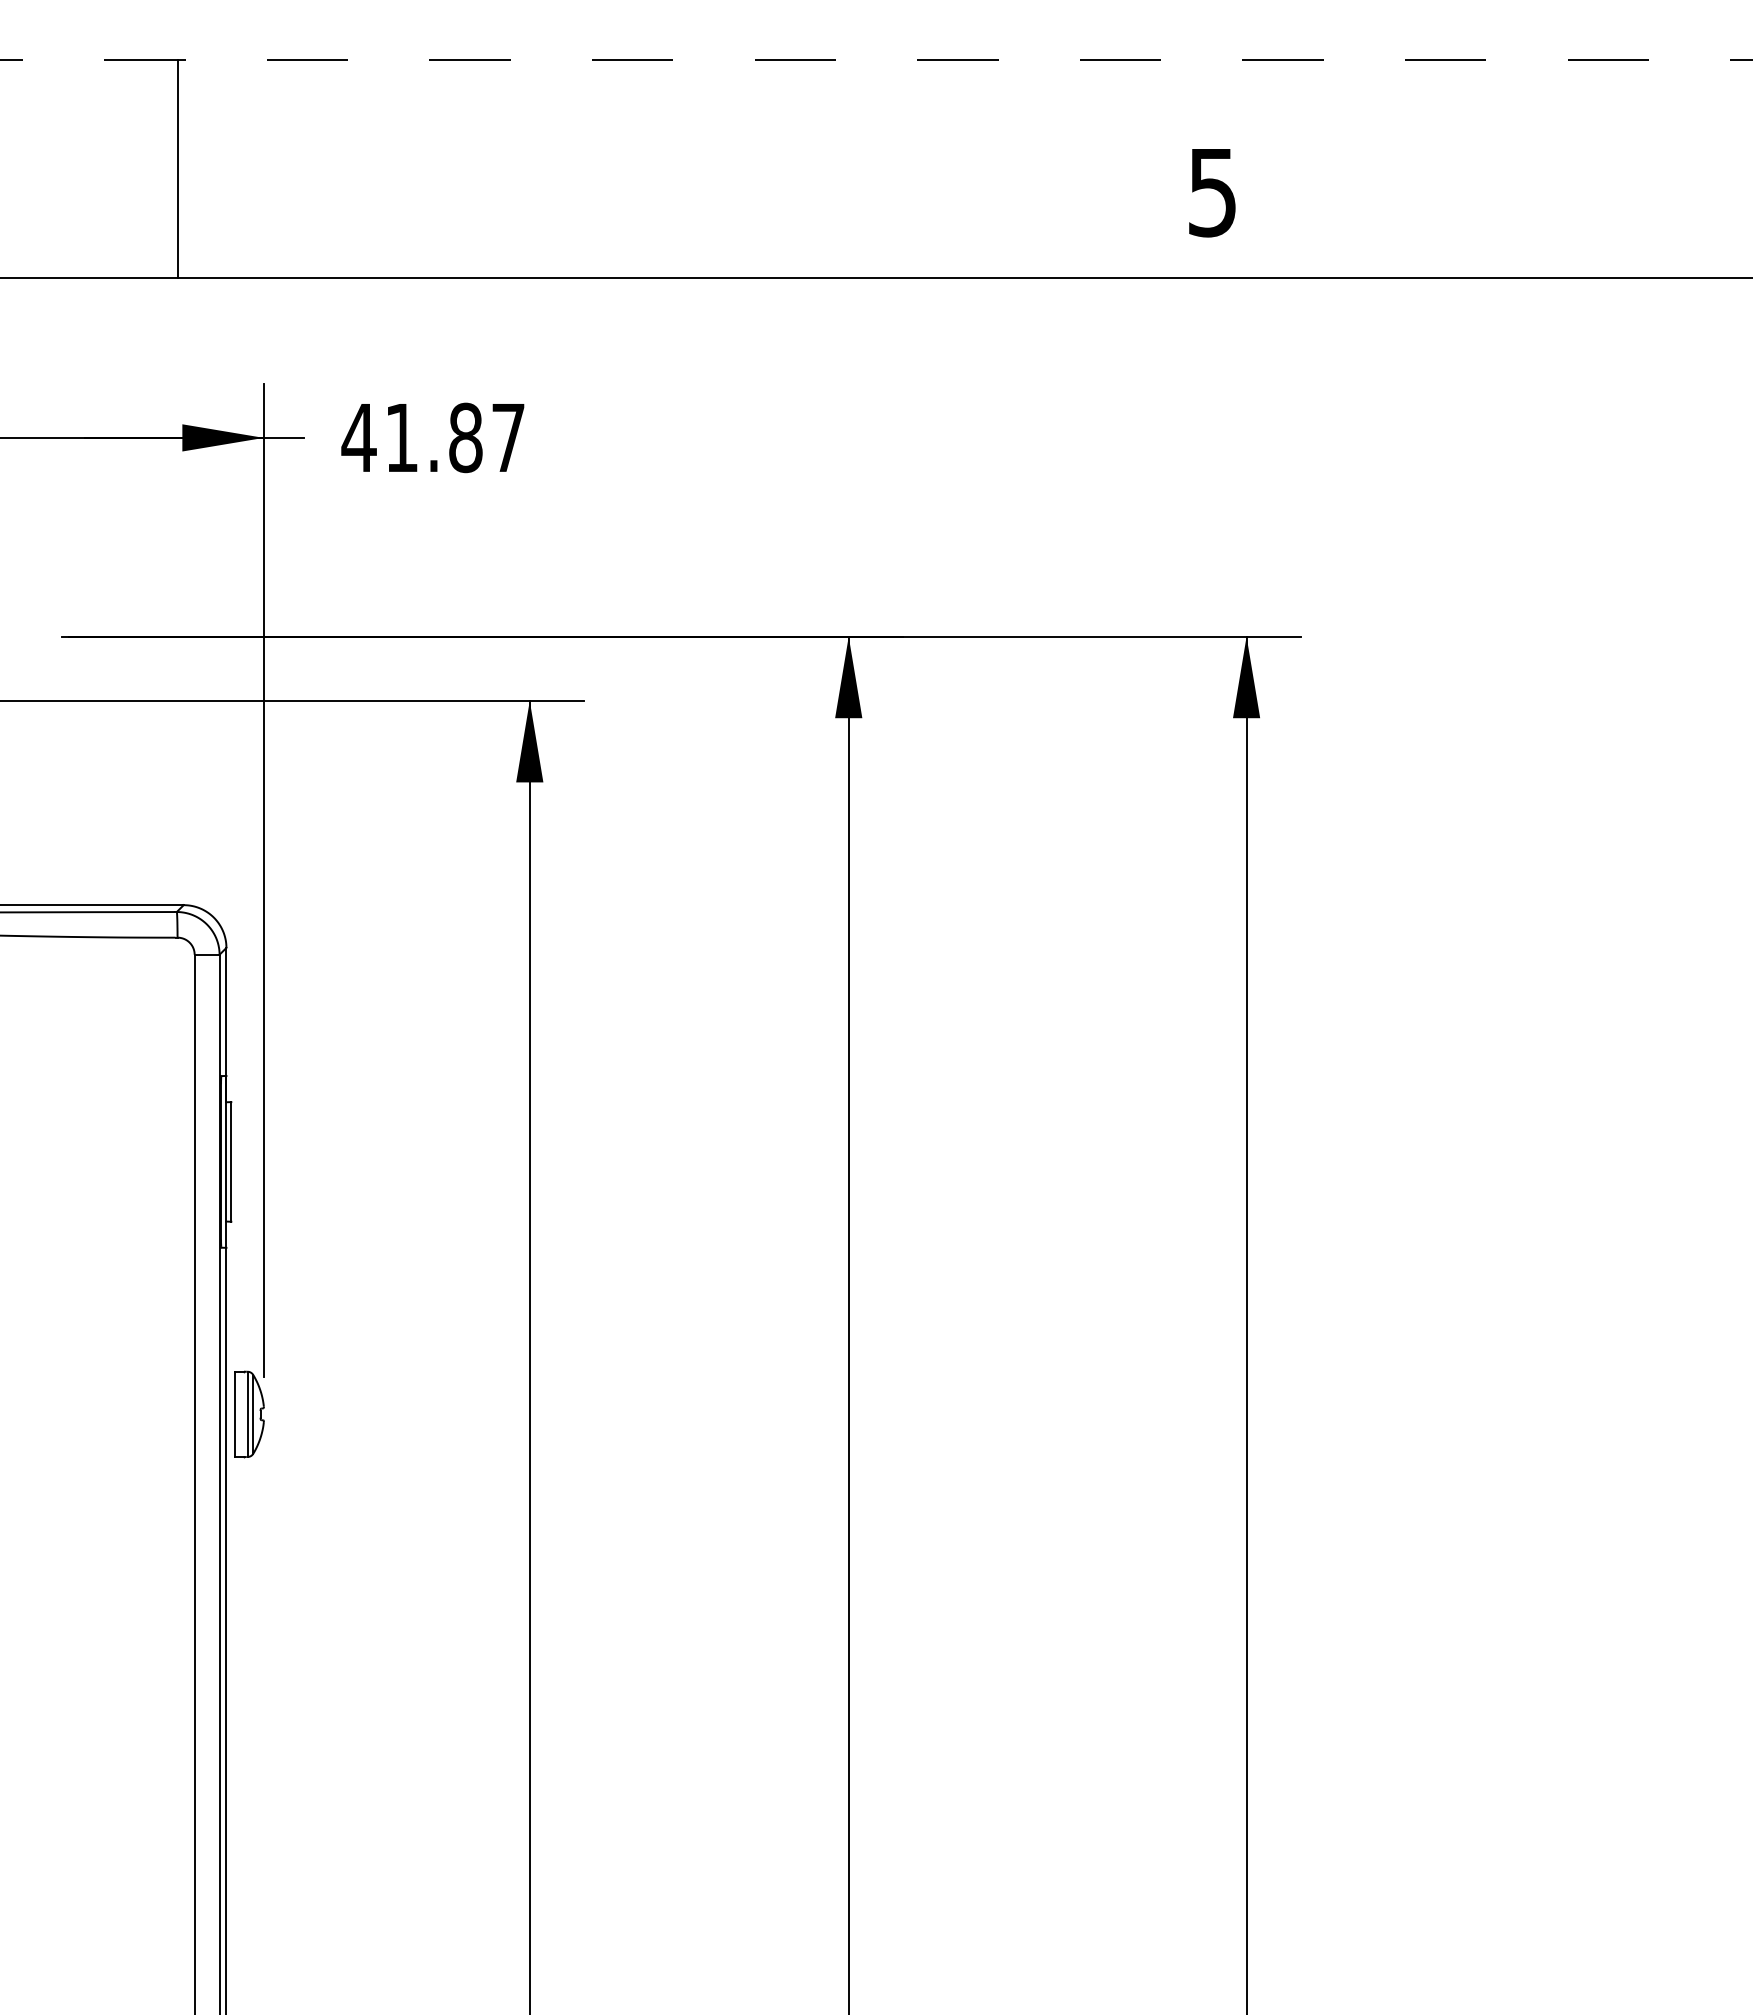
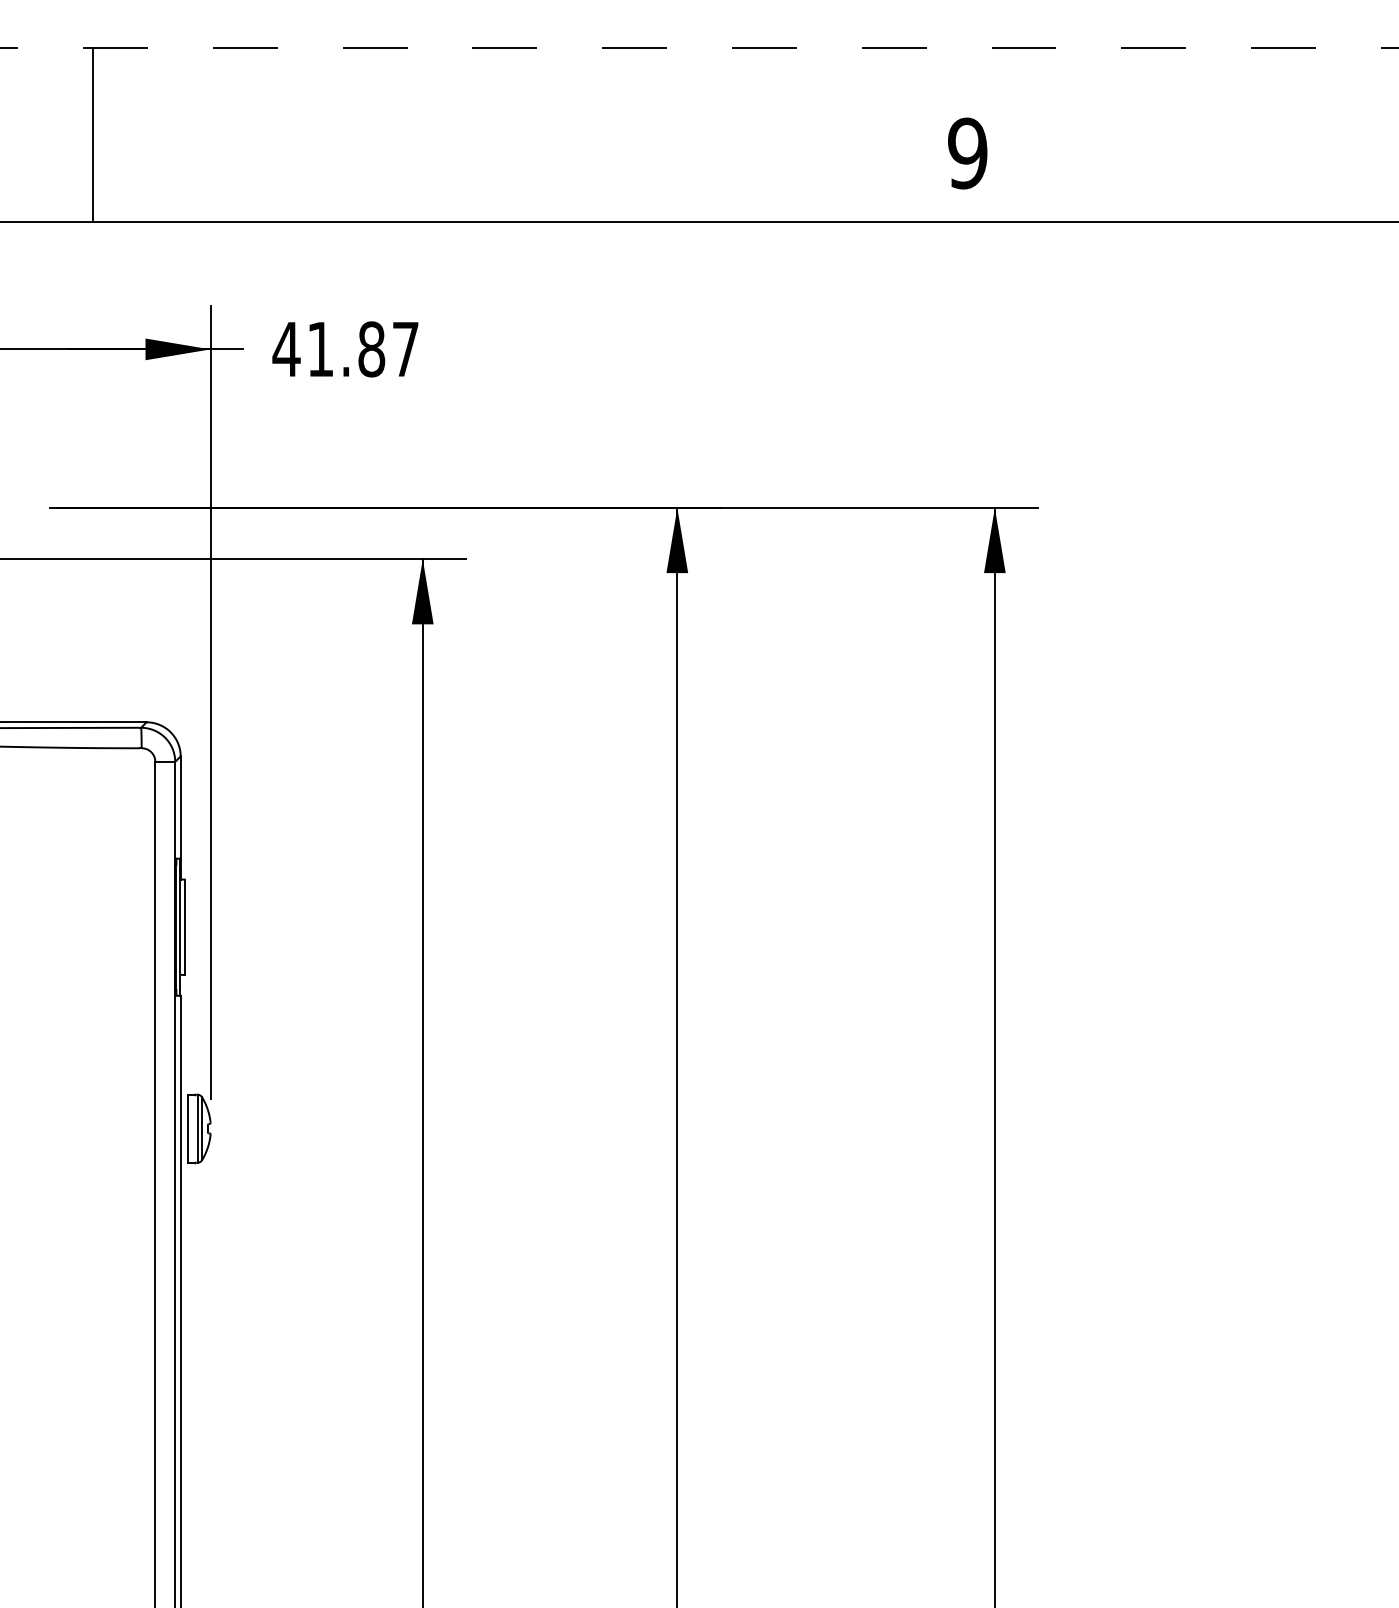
line: (178, 168) -> (93, 134), moved
text: (1212, 192) -> (967, 153), 5 -> 9

